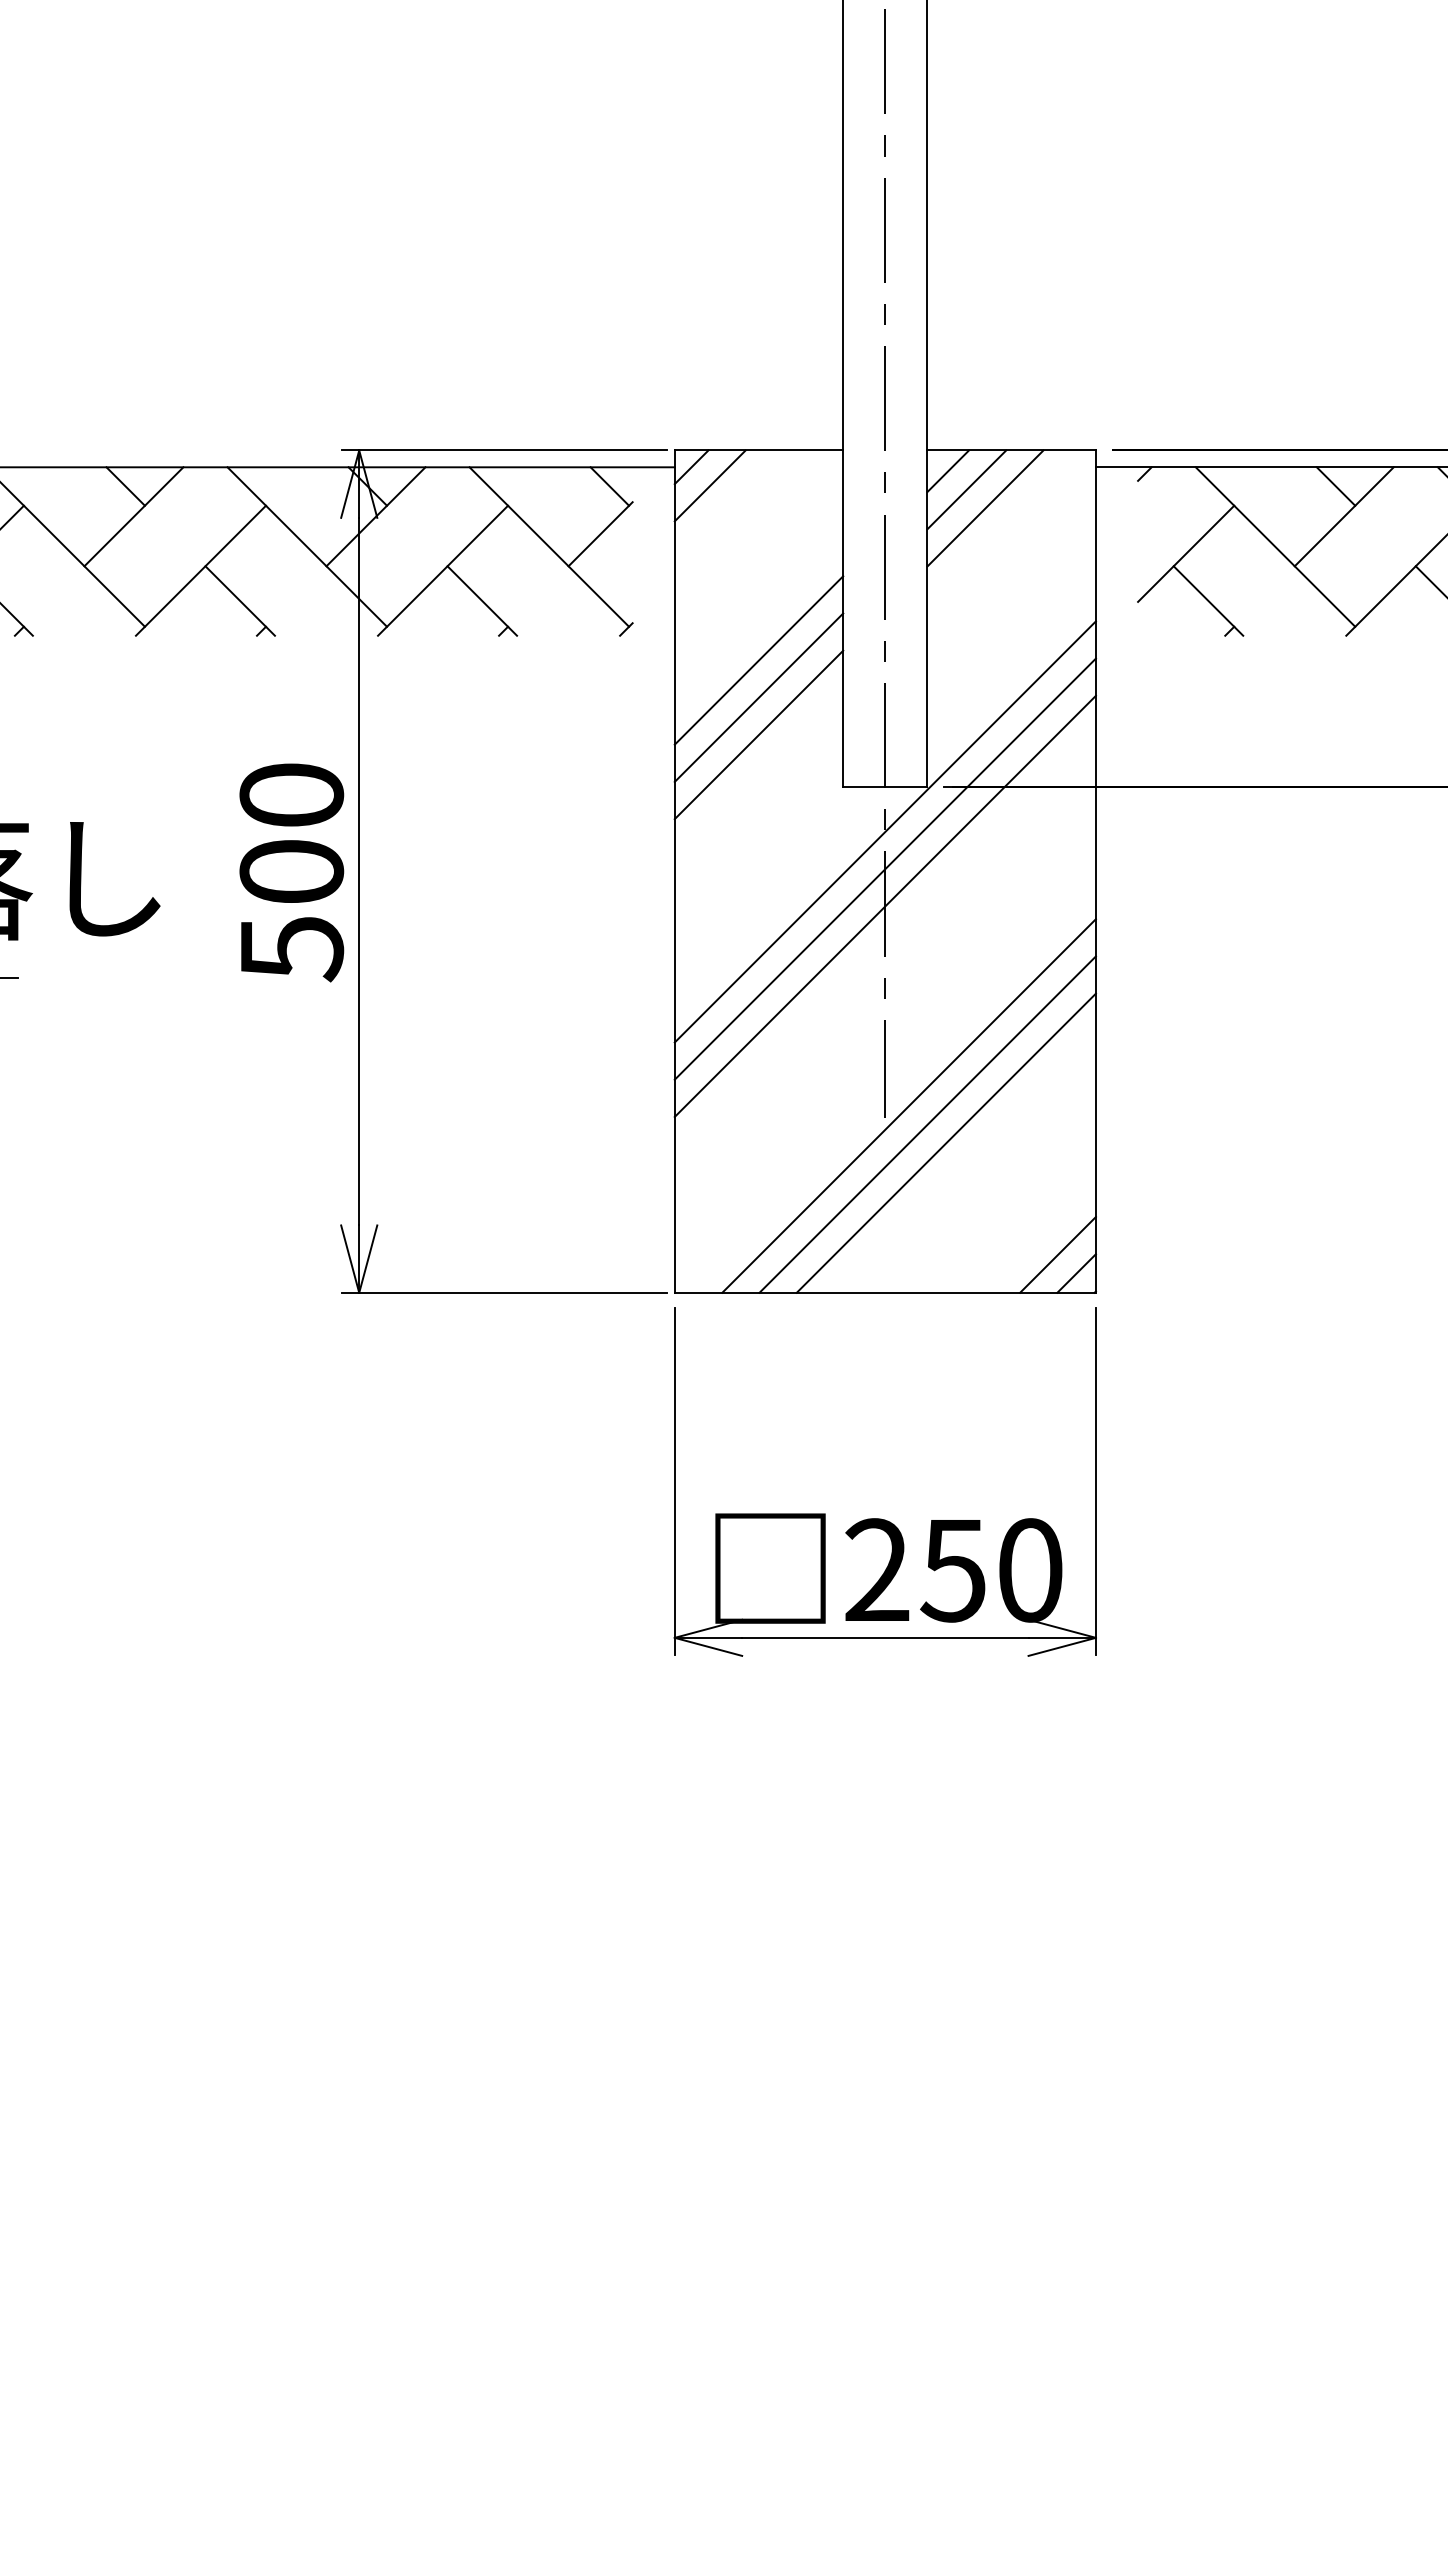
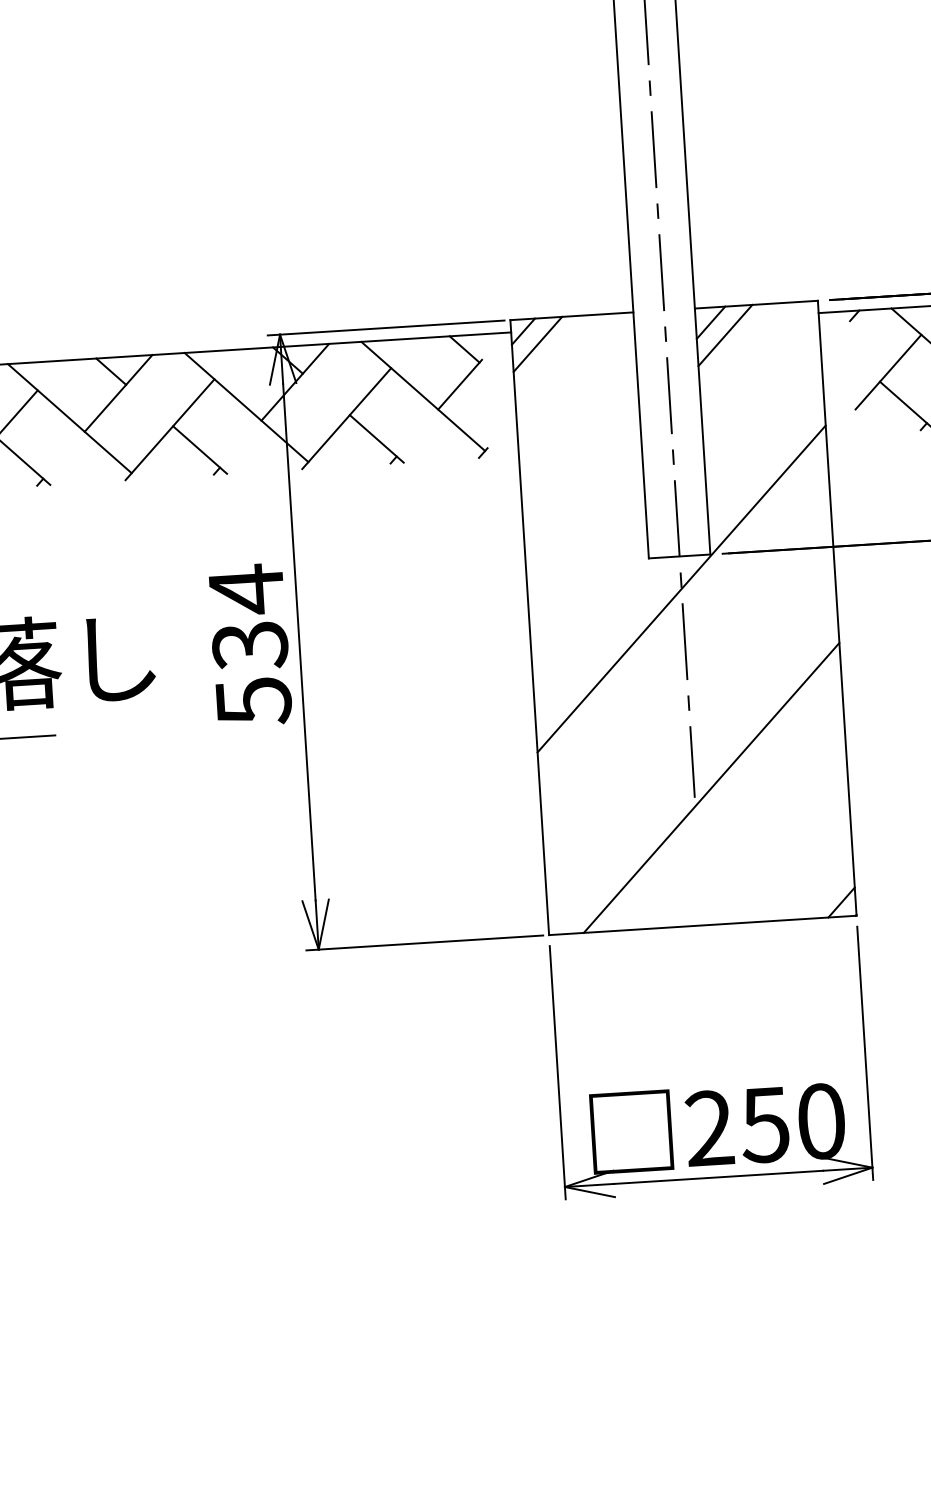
line: (985, 508) -> (739, 348), removed
line: (758, 660) -> (581, 469), removed
line: (758, 697) -> (582, 496), removed
line: (758, 734) -> (584, 523), removed
text: (291, 833) -> (248, 617), 500 -> 534
line: (884, 868) -> (682, 615), removed
line: (884, 905) -> (684, 642), removed
line: (927, 1124) -> (725, 800), removed
line: (945, 1142) -> (739, 812), removed
line: (1057, 1254) -> (826, 889), removed

